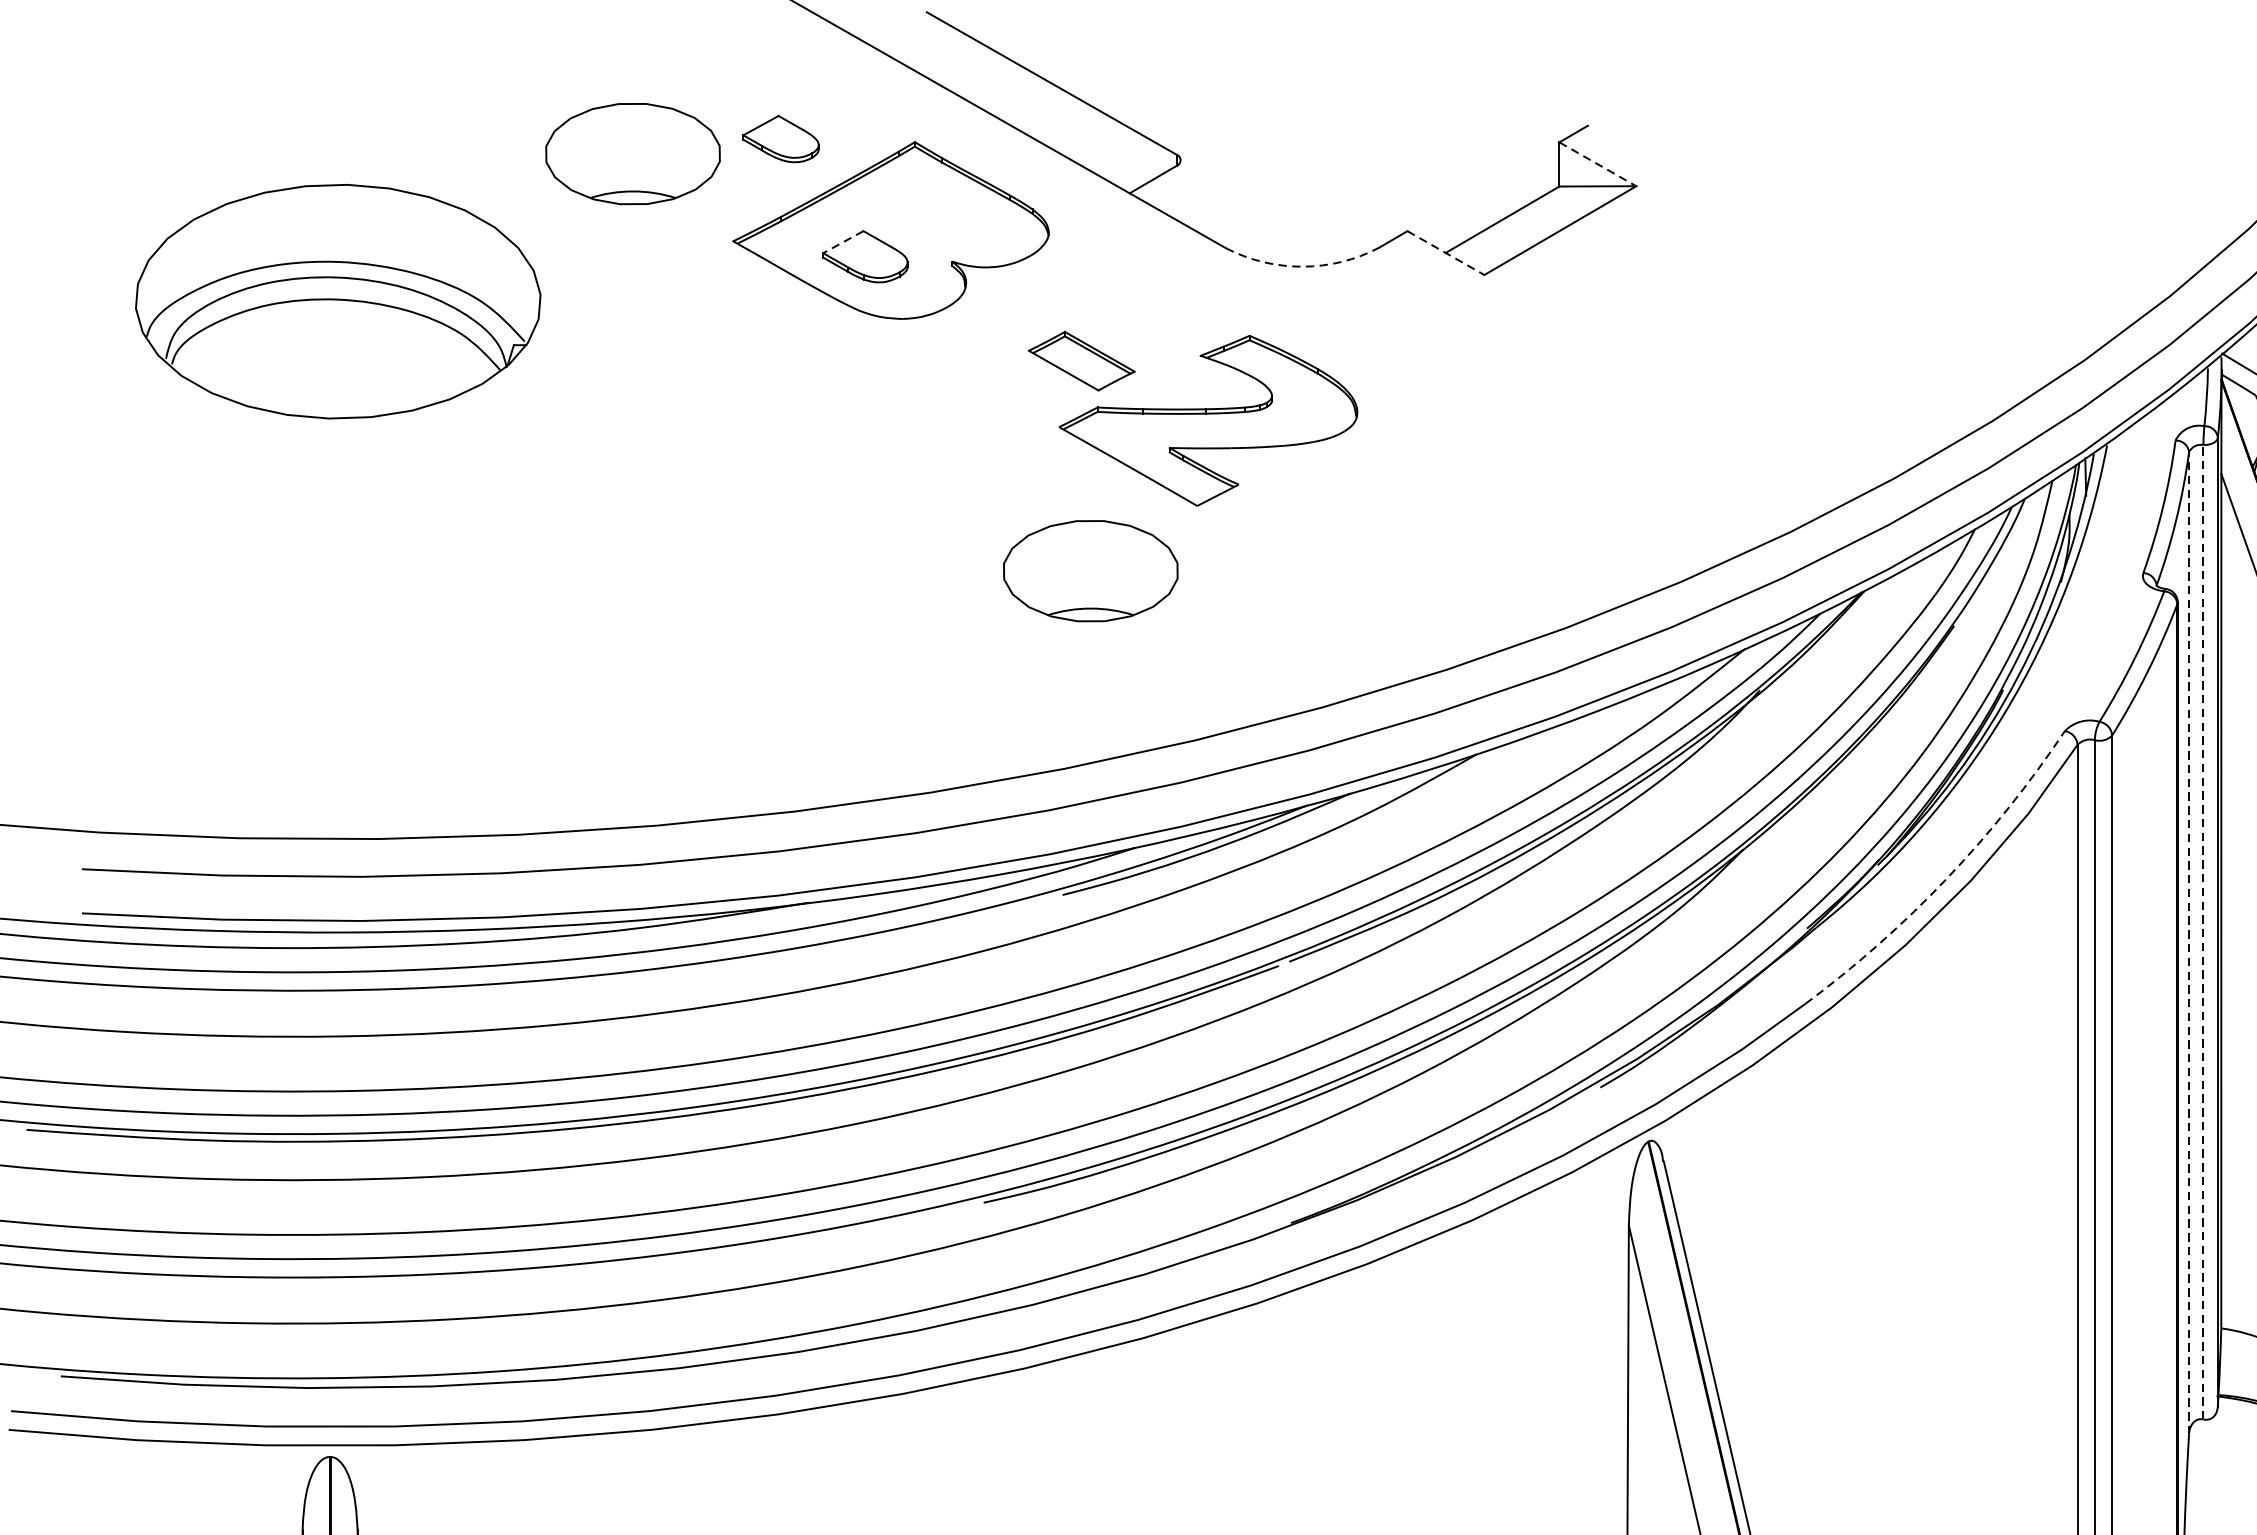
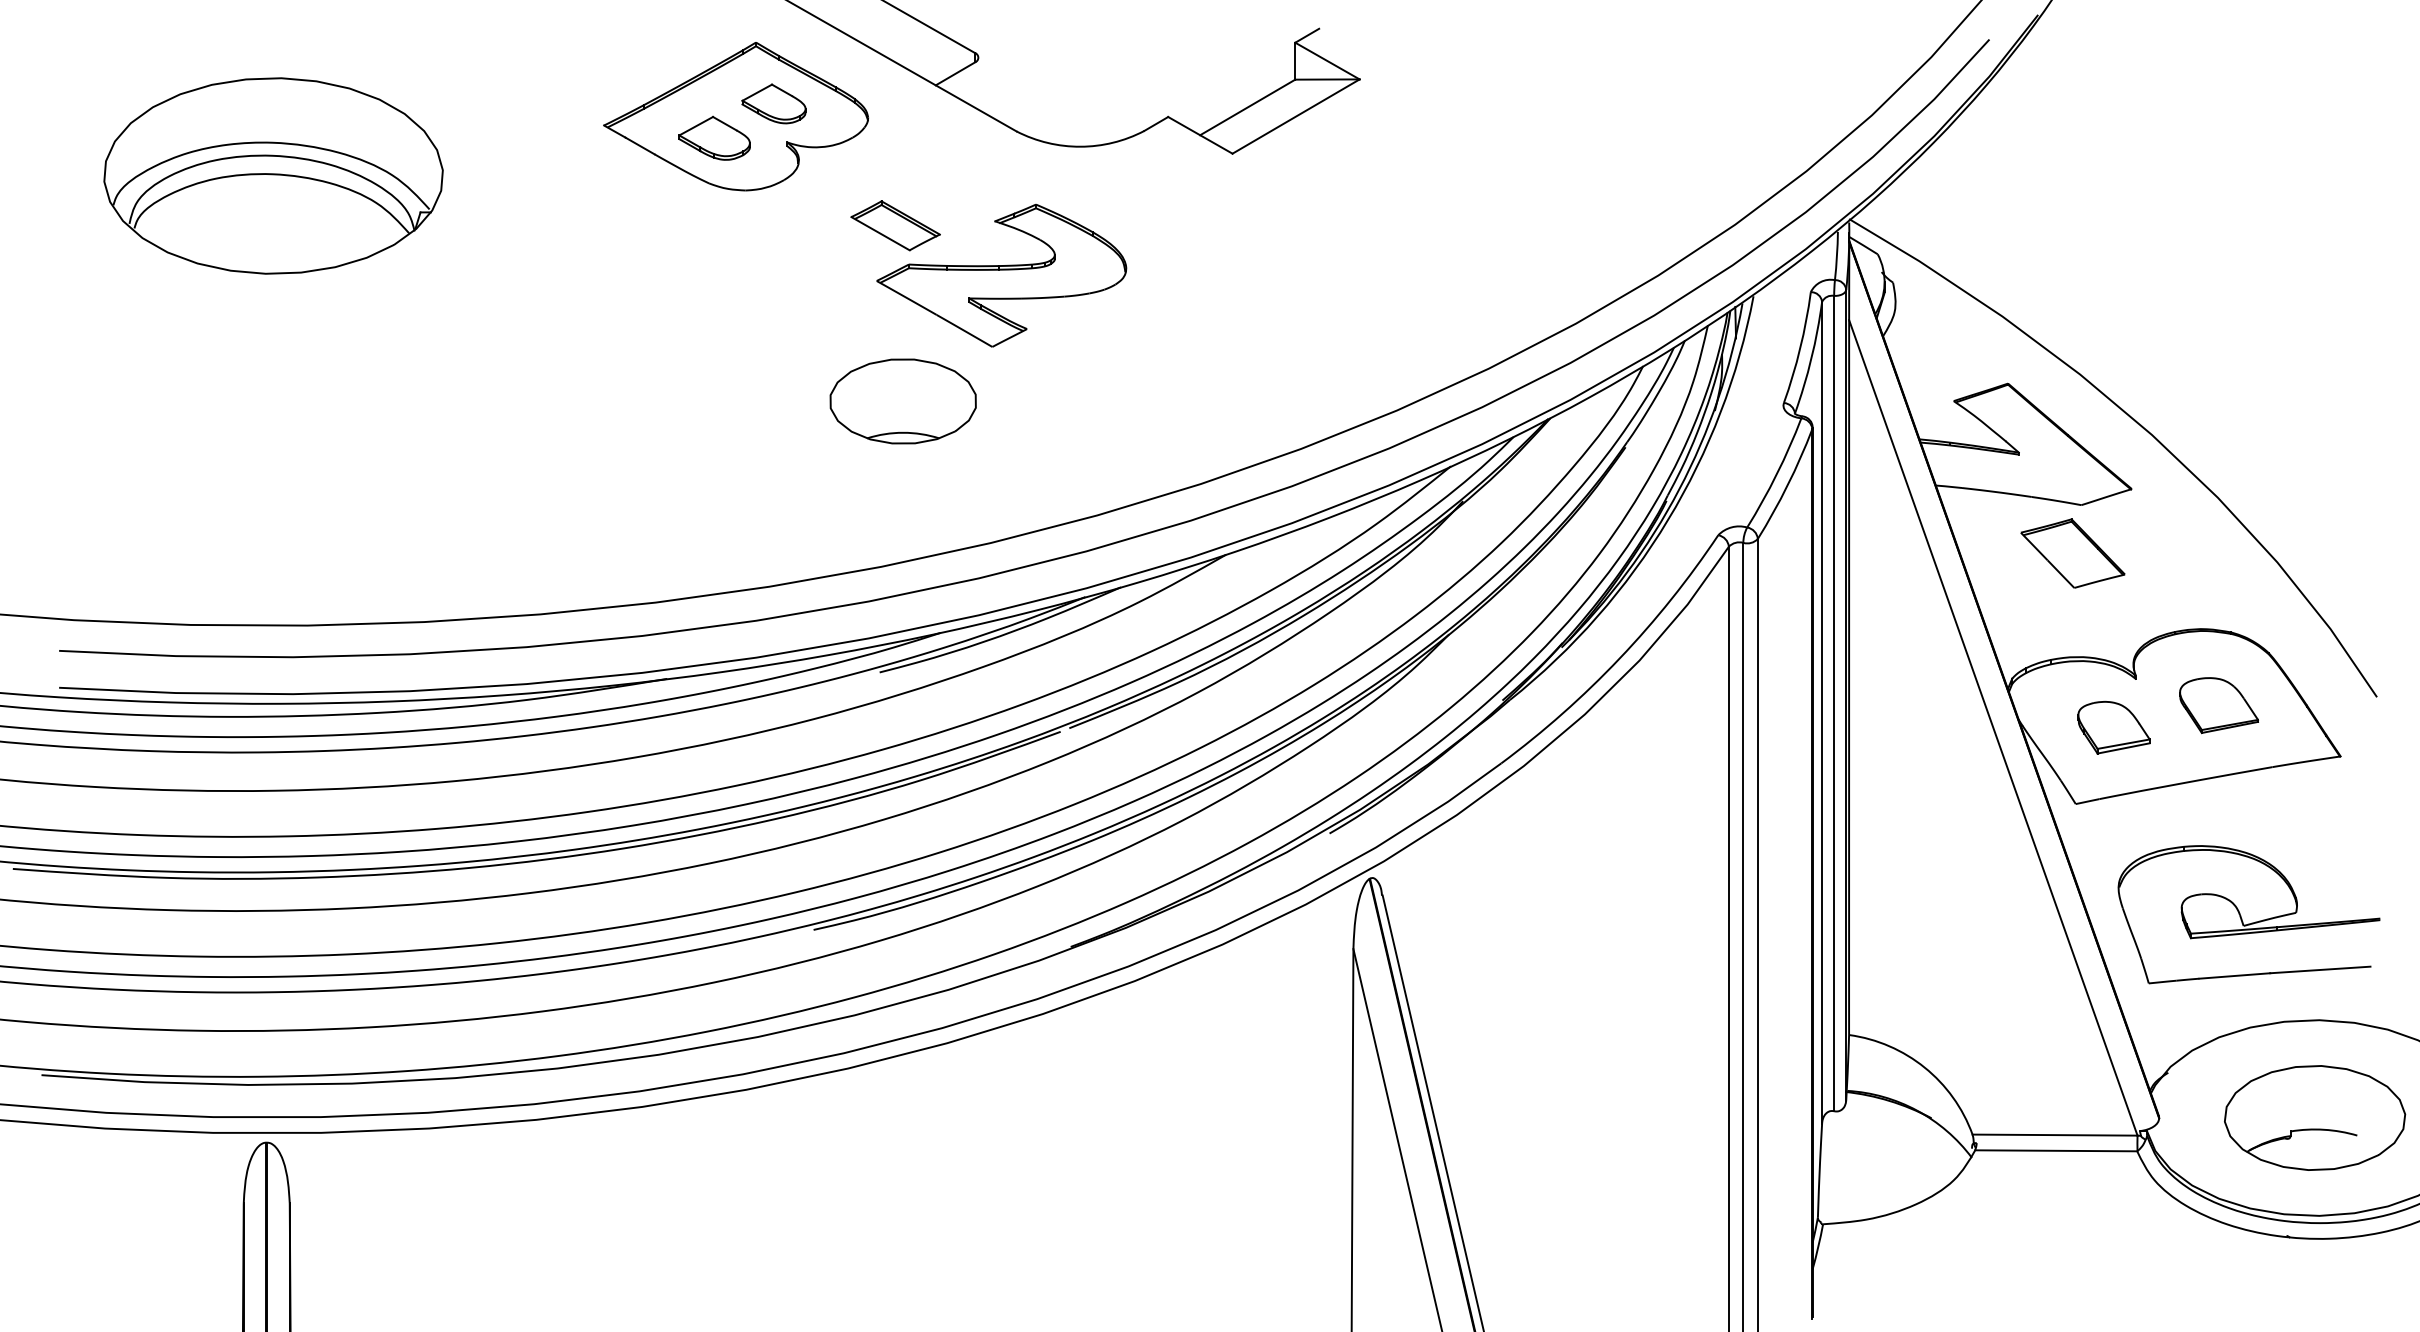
part: (780, 138) -> (773, 103), moved
part: (632, 154) -> (519, 52), removed
line: (1597, 164) -> (1327, 61), dashed -> solid
line: (842, 242) -> (695, 126), dashed -> solid
line: (1446, 253) -> (1200, 135), dashed -> solid
arc: (1302, 266) -> (1080, 146), dashed -> solid
arc: (1946, 878) -> (1619, 658), dashed -> solid
line: (2203, 932) -> (1834, 703), dashed -> solid
line: (2189, 942) -> (1822, 712), dashed -> solid

